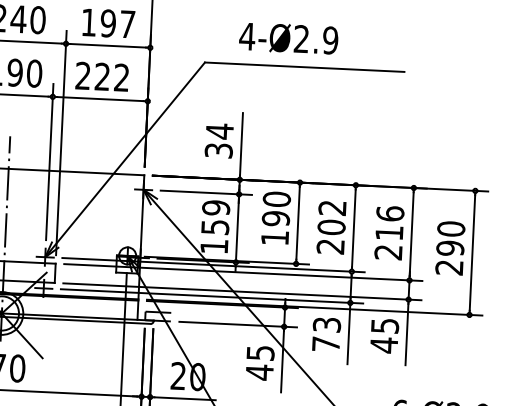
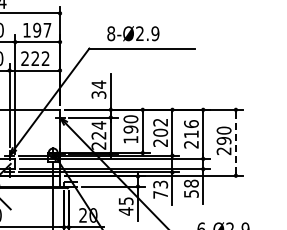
text: (247, 36) -> (111, 33), 4-Ø2.9 -> 8-Ø2.9
text: (214, 226) -> (98, 135), 159 -> 224
line: (471, 252) -> (235, 142), solid -> dashed
text: (384, 335) -> (191, 188), 45 -> 58

